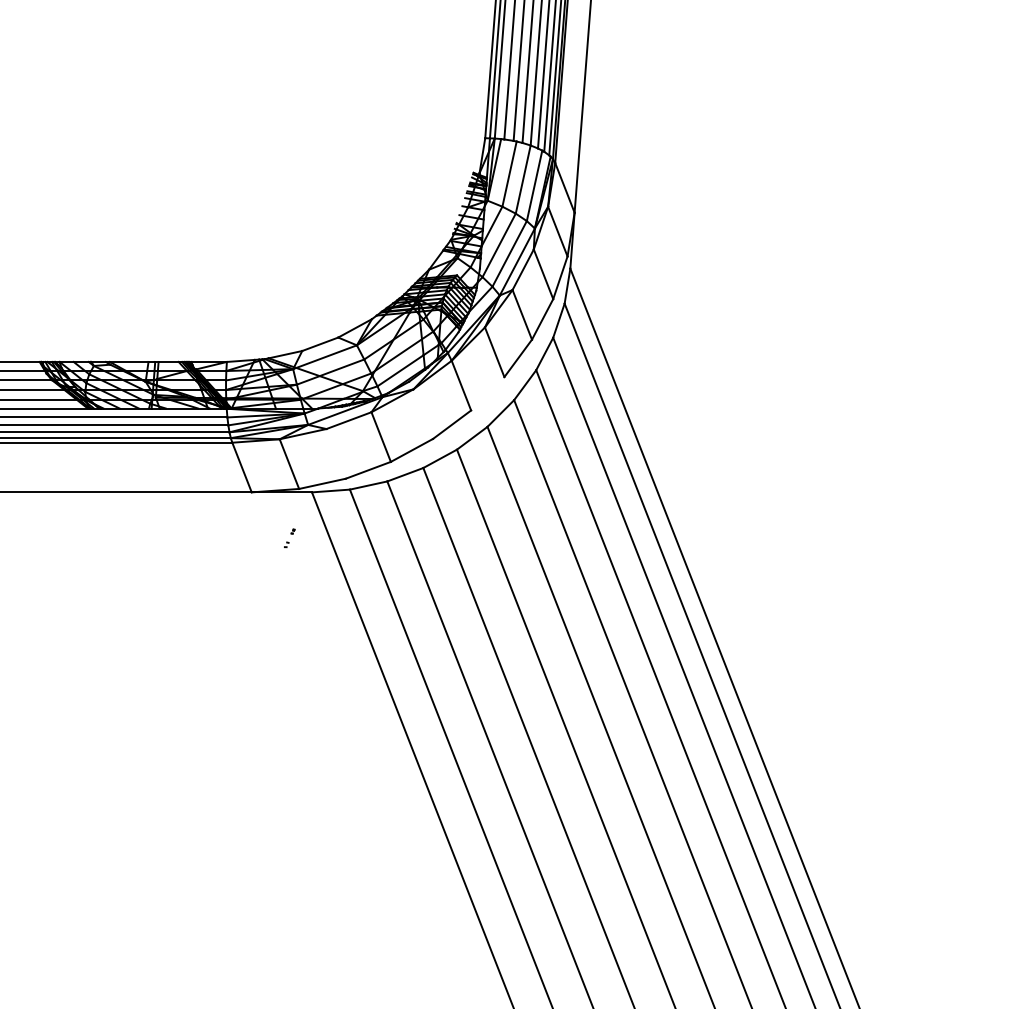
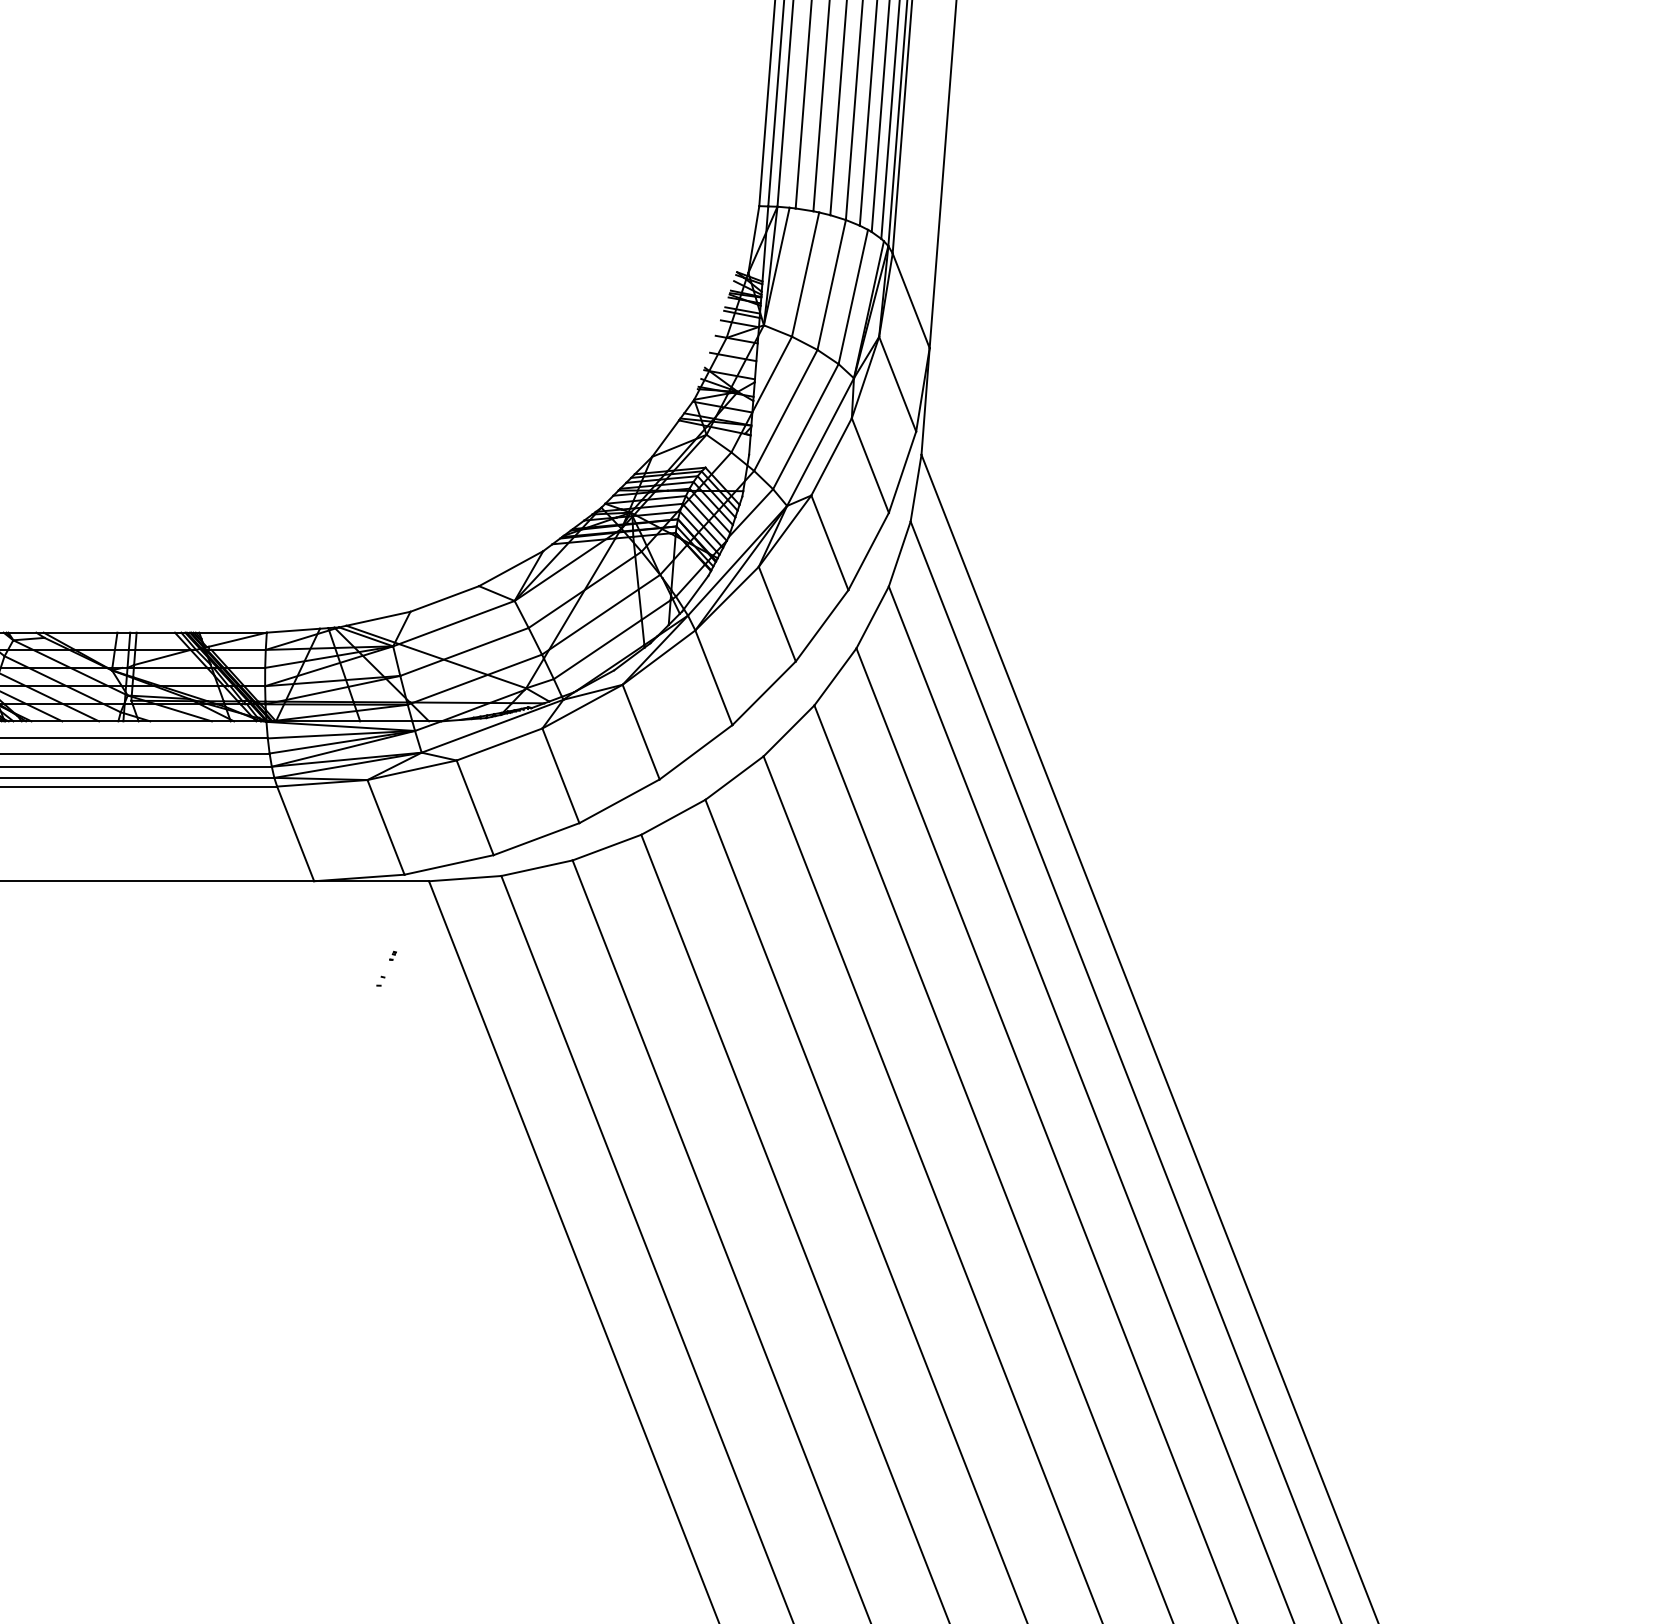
line: (487, 393) -> (763, 692), added
line: (422, 413) -> (639, 730), added
line: (335, 453) -> (473, 807), added

